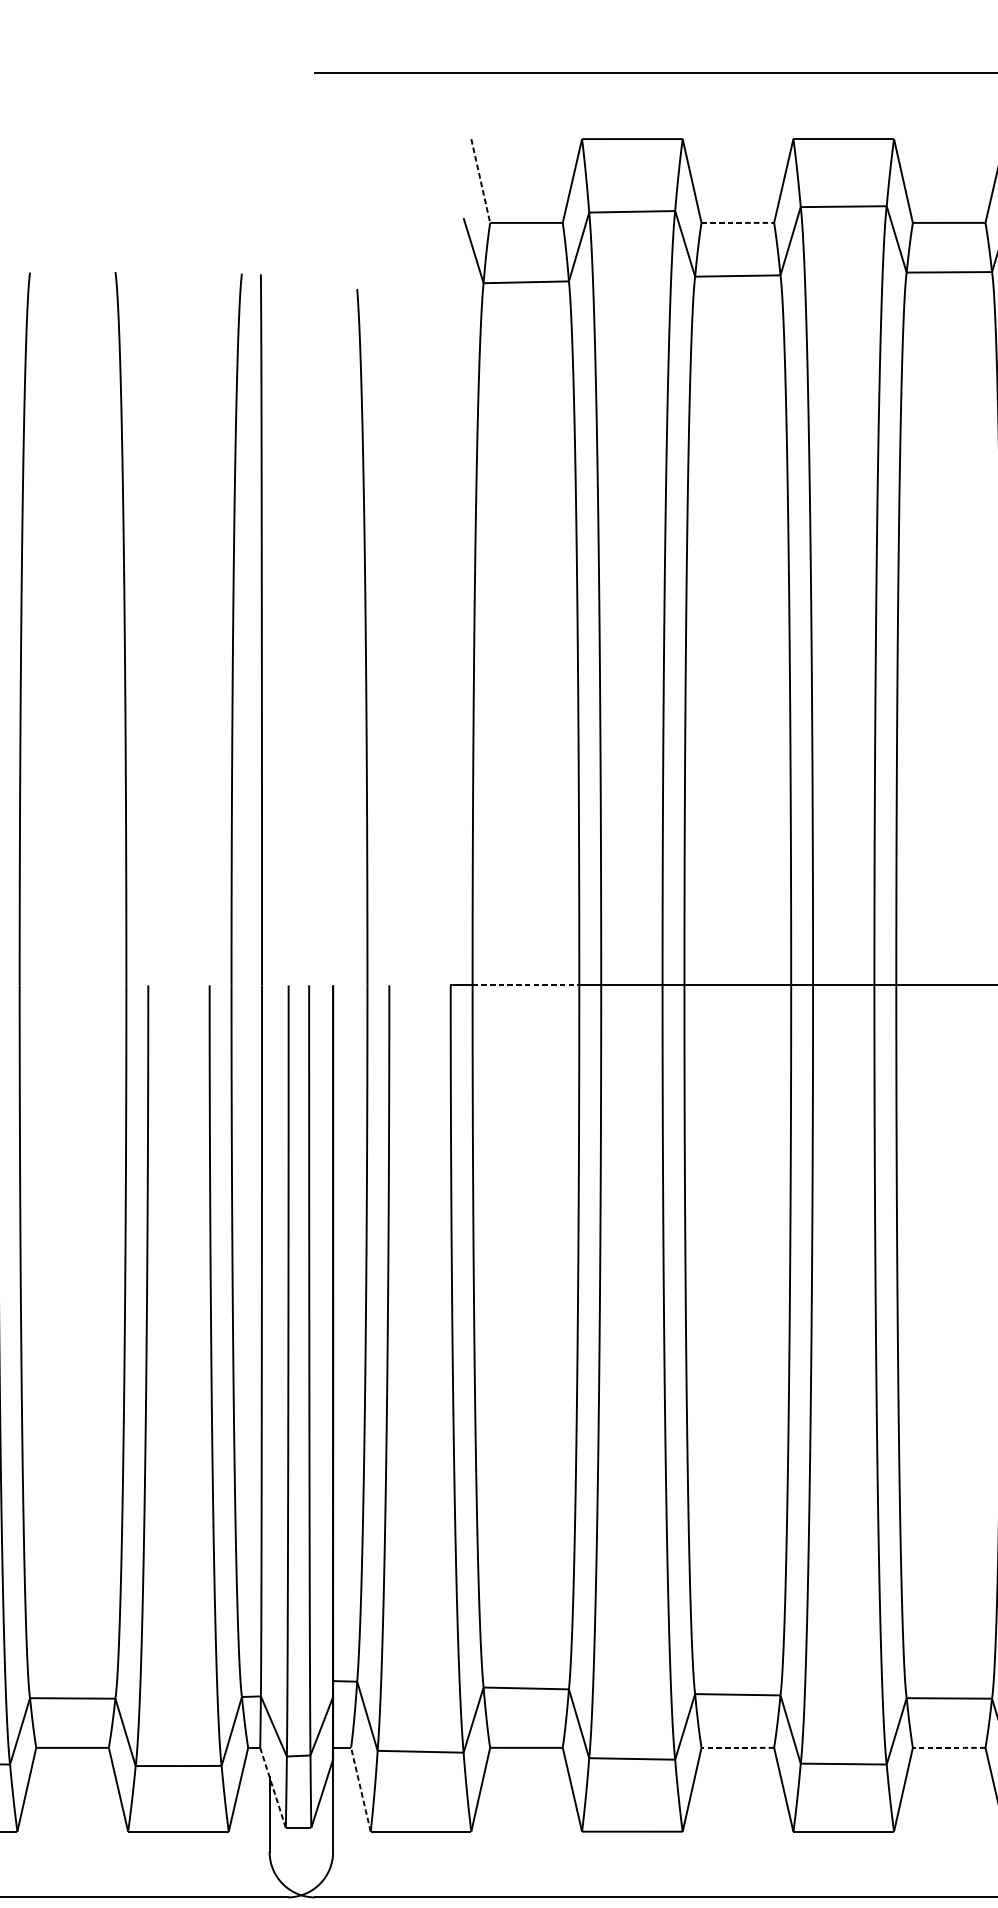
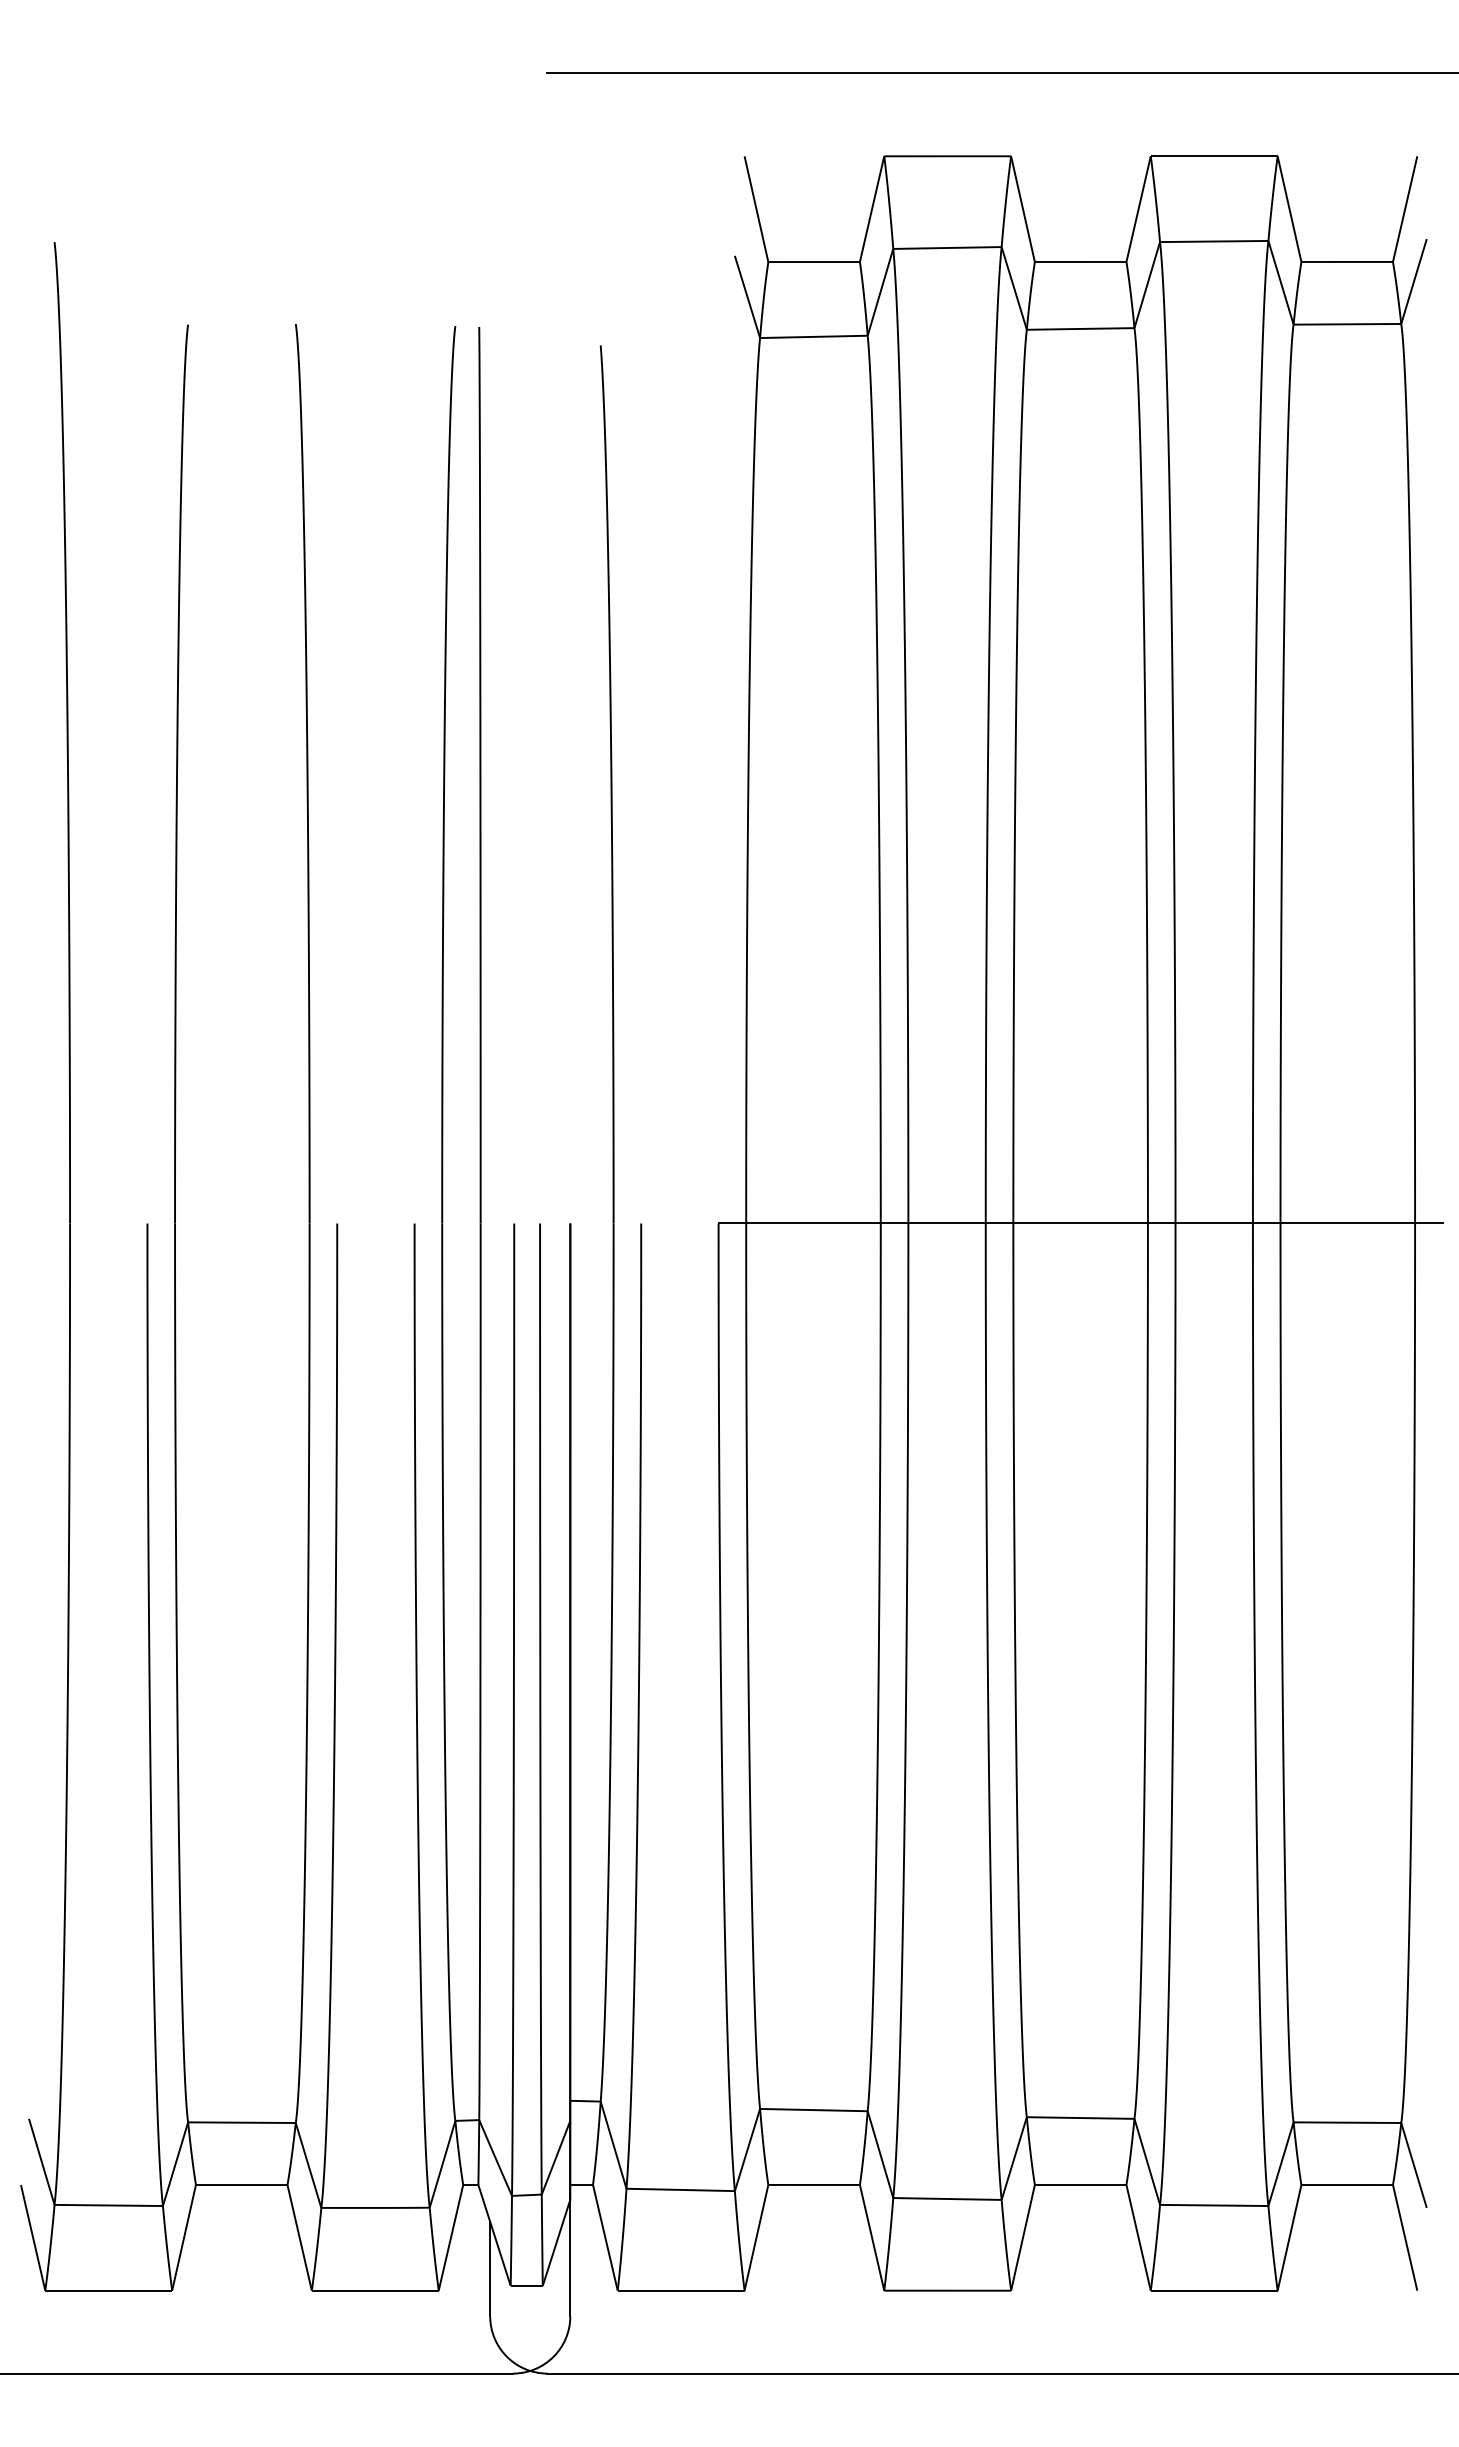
line: (480, 181) -> (756, 209), dashed -> solid
line: (737, 223) -> (1080, 262), dashed -> solid
line: (525, 985) -> (813, 1223), dashed -> solid
line: (737, 1747) -> (1080, 2184), dashed -> solid
line: (949, 1748) -> (1347, 2185), dashed -> solid
line: (273, 1787) -> (494, 2235), dashed -> solid
line: (361, 1789) -> (605, 2237), dashed -> solid

